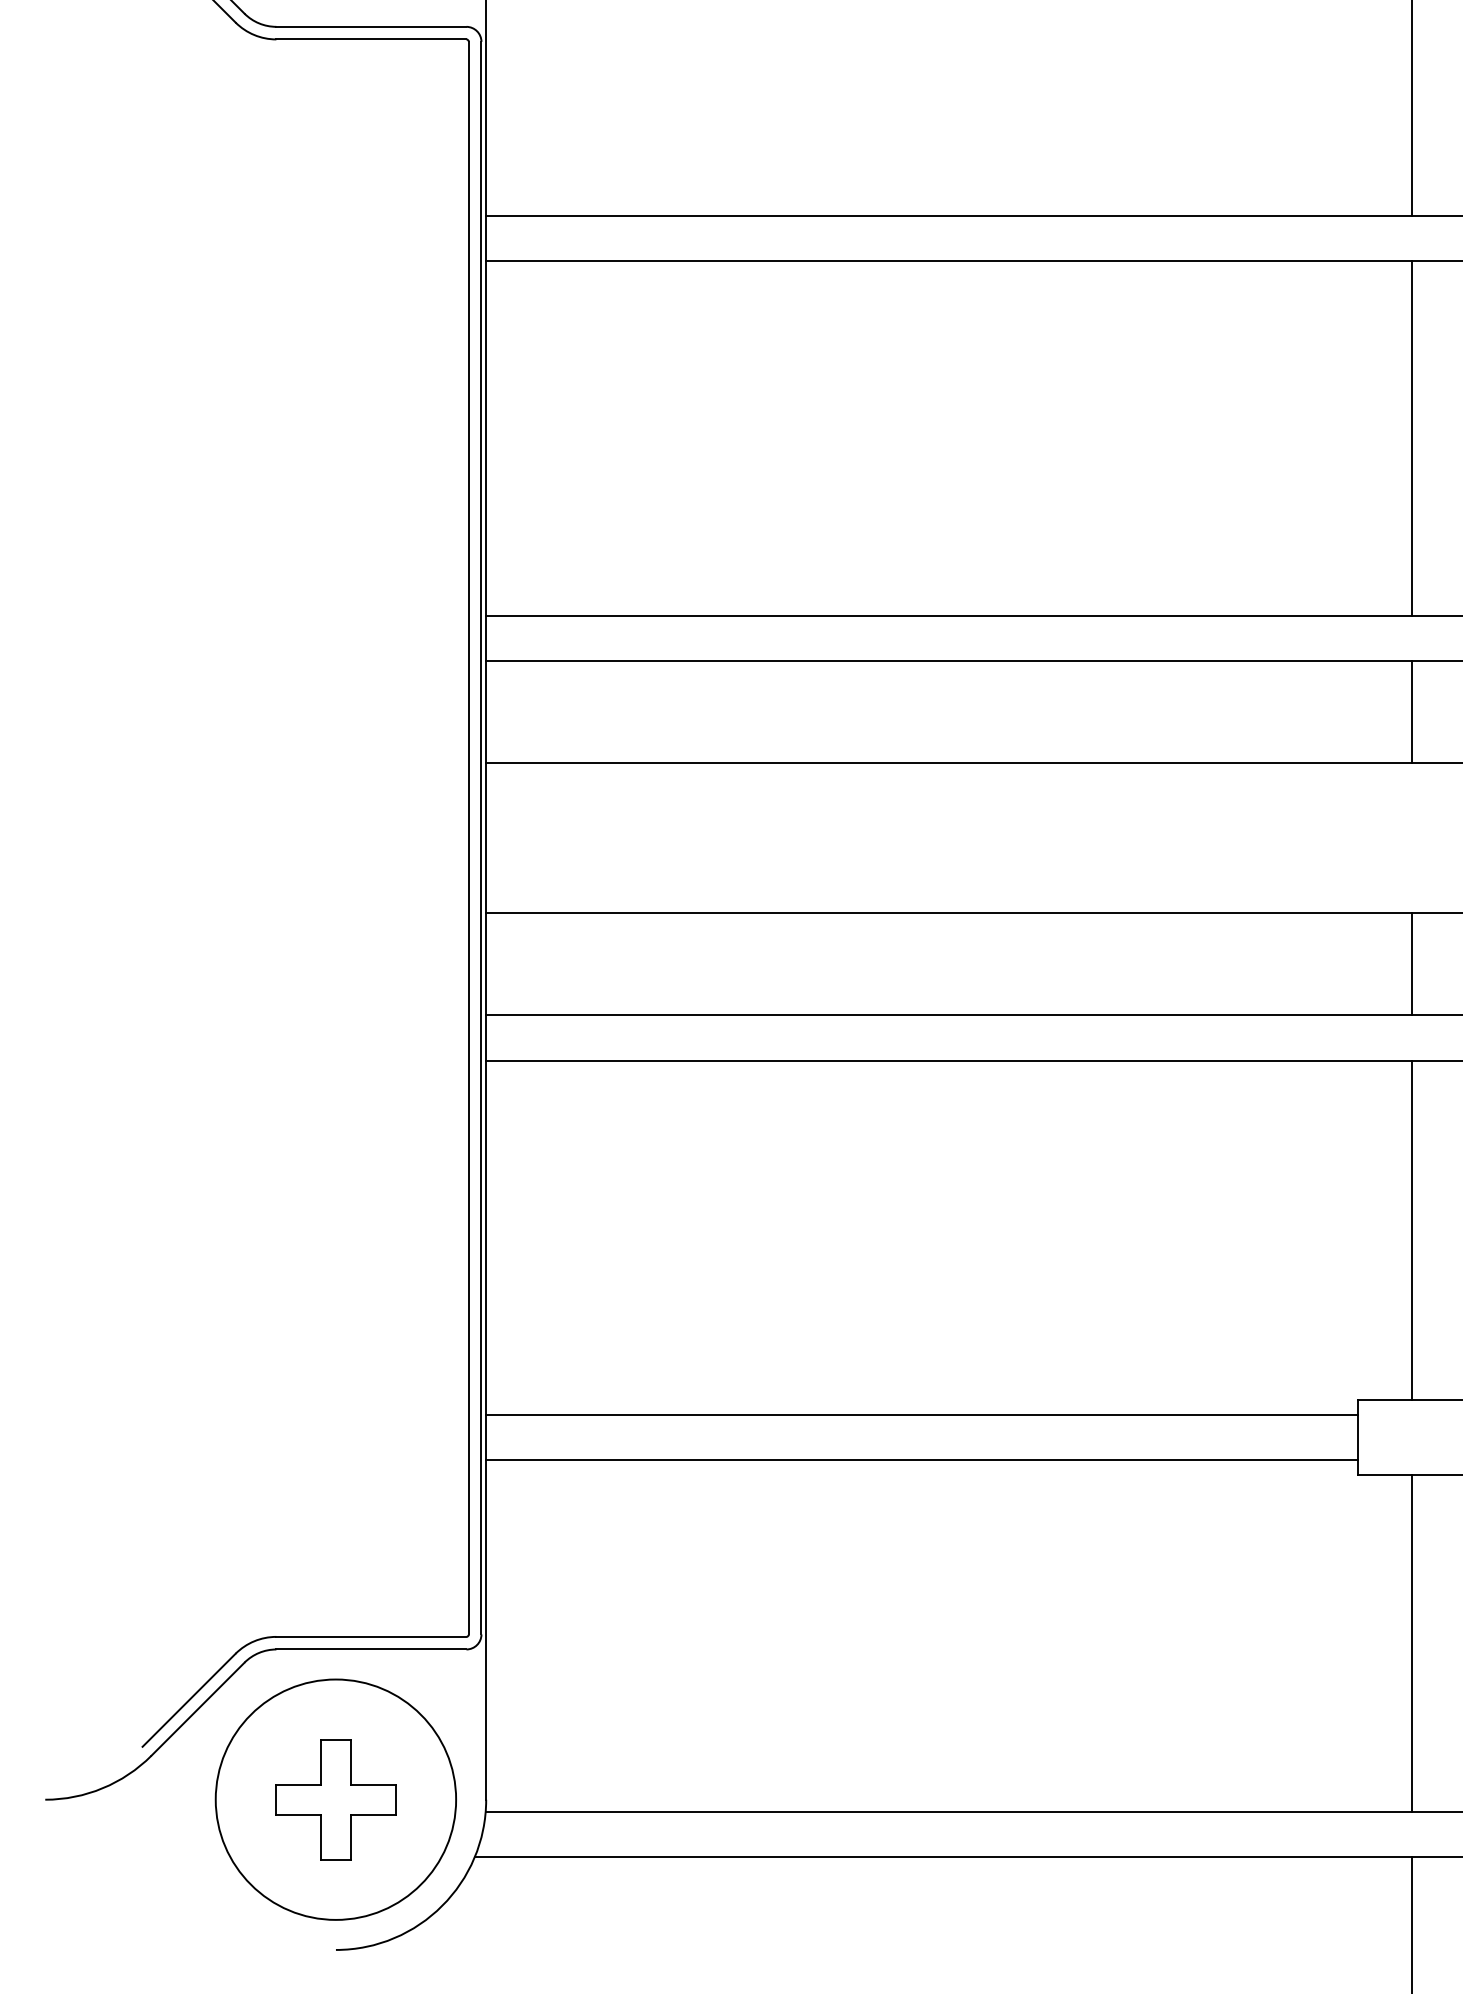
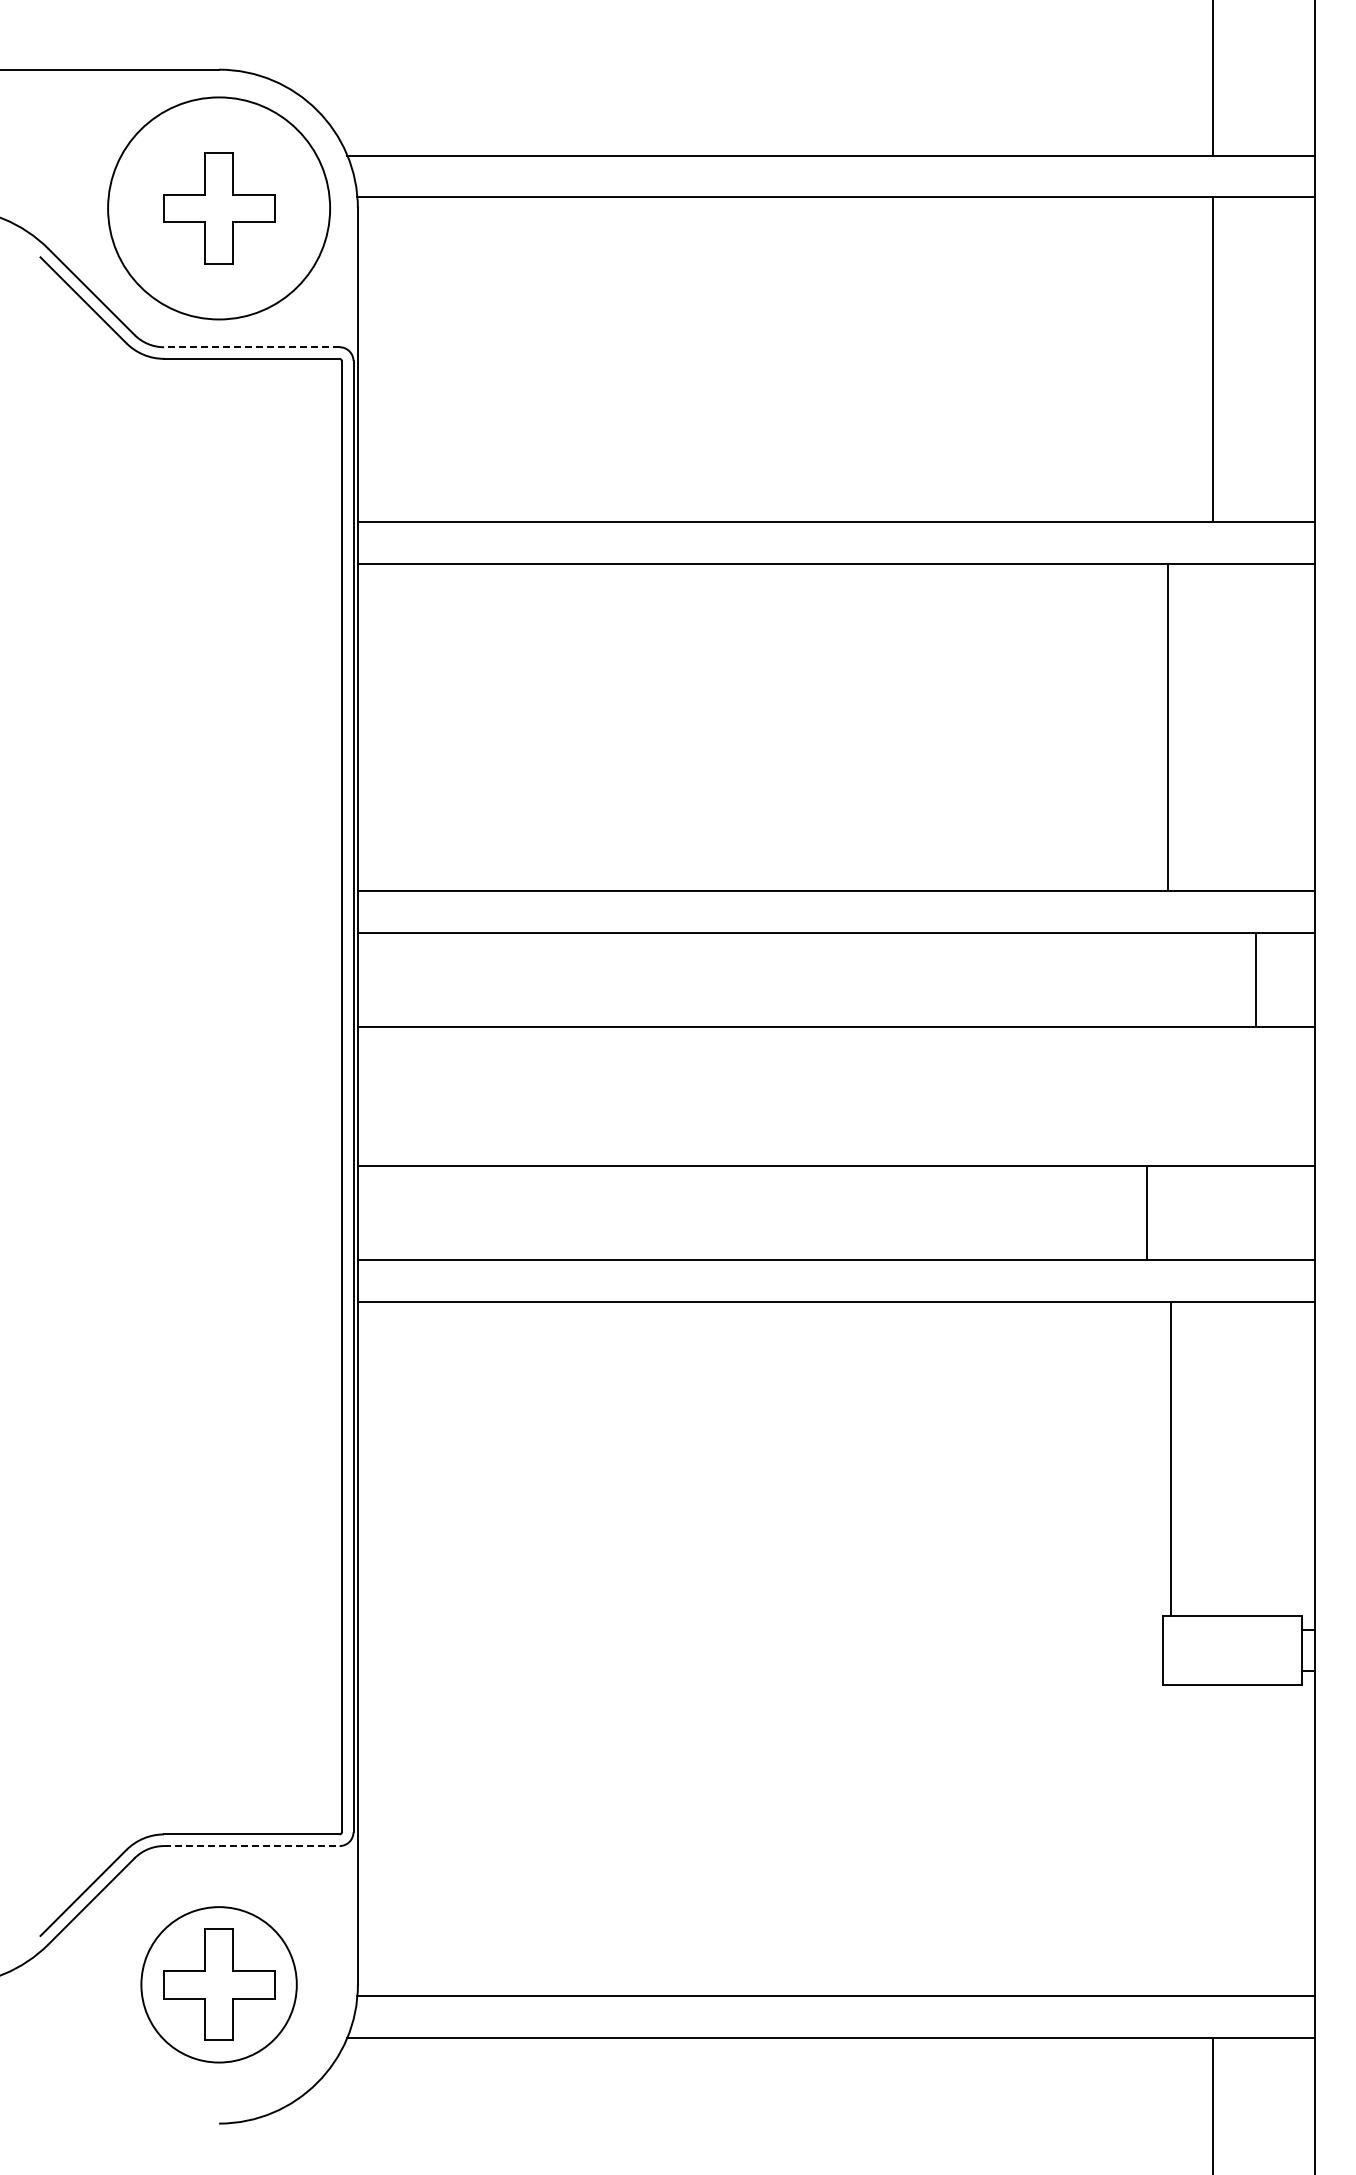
line: (371, 27) -> (251, 347), solid -> dashed
line: (1411, 438) -> (1167, 727), moved
line: (1411, 711) -> (1255, 979), moved
line: (1411, 964) -> (1146, 1213), moved
line: (1411, 1229) -> (1170, 1458), moved
line: (920, 1415) -> (759, 1629), removed
line: (920, 1460) -> (759, 1671), removed
line: (1411, 1643) -> (1212, 1840), removed
line: (371, 1649) -> (251, 1846), solid -> dashed
circle: (336, 1799) -> (219, 1984), size x0.7

